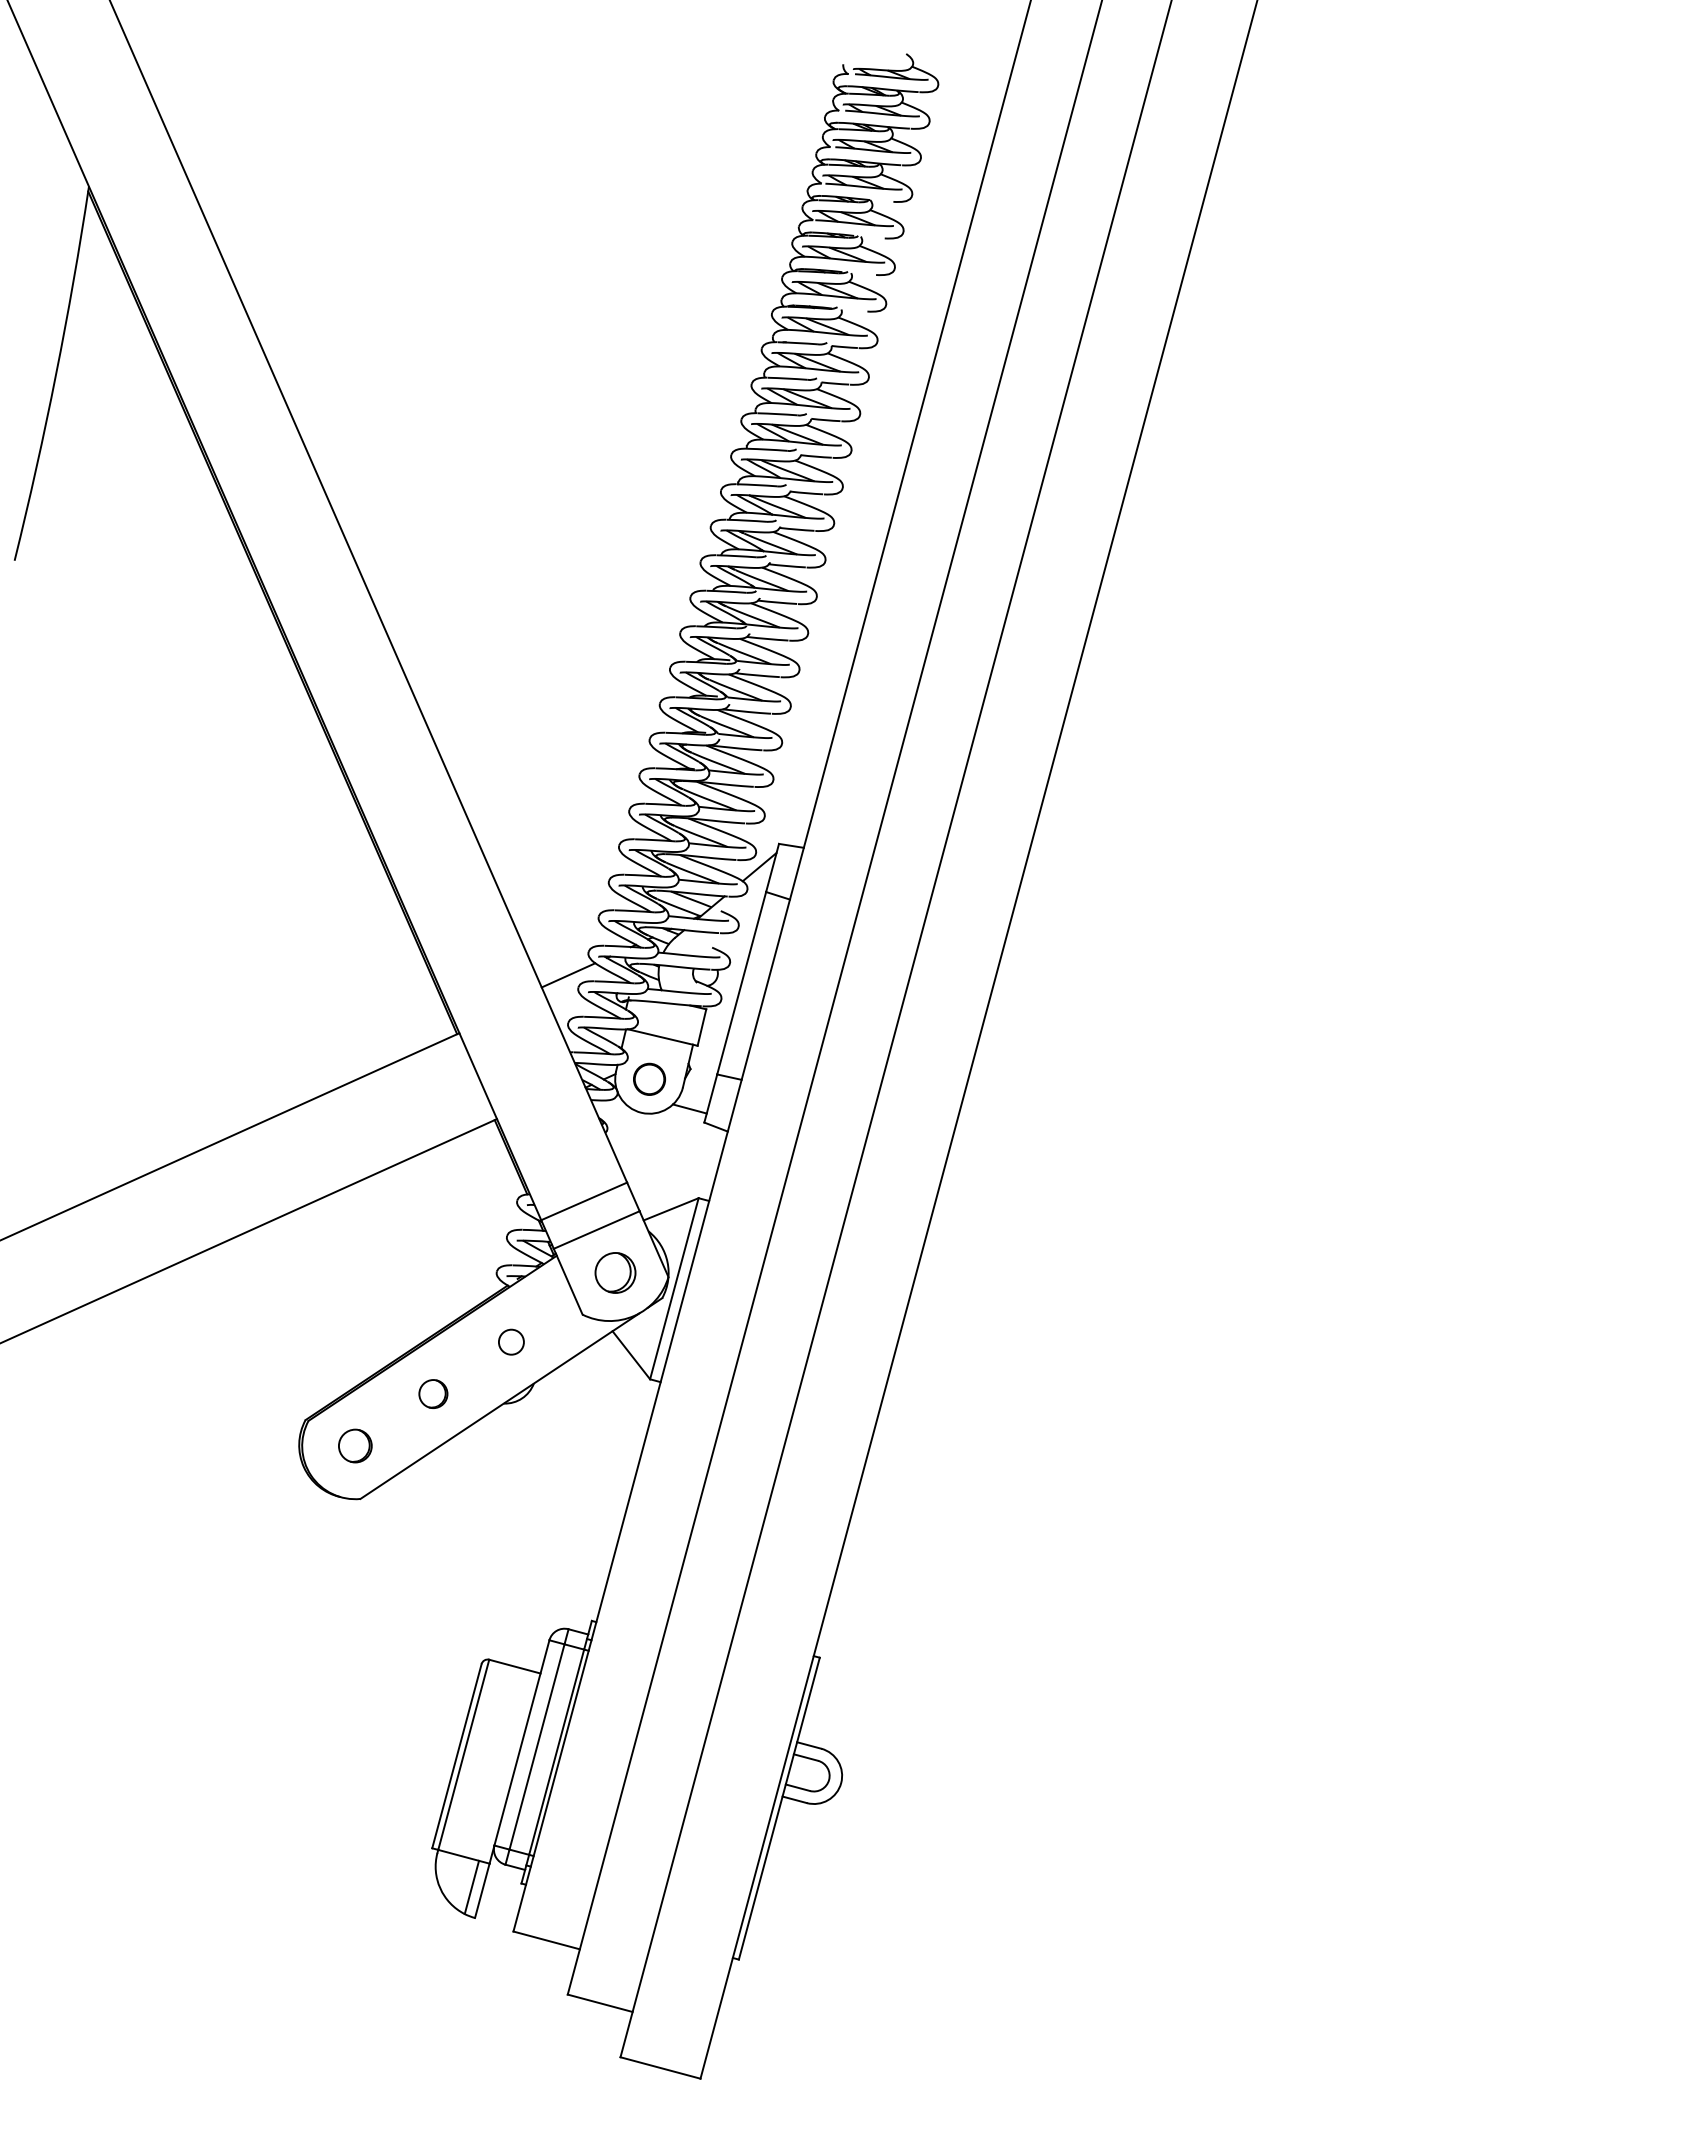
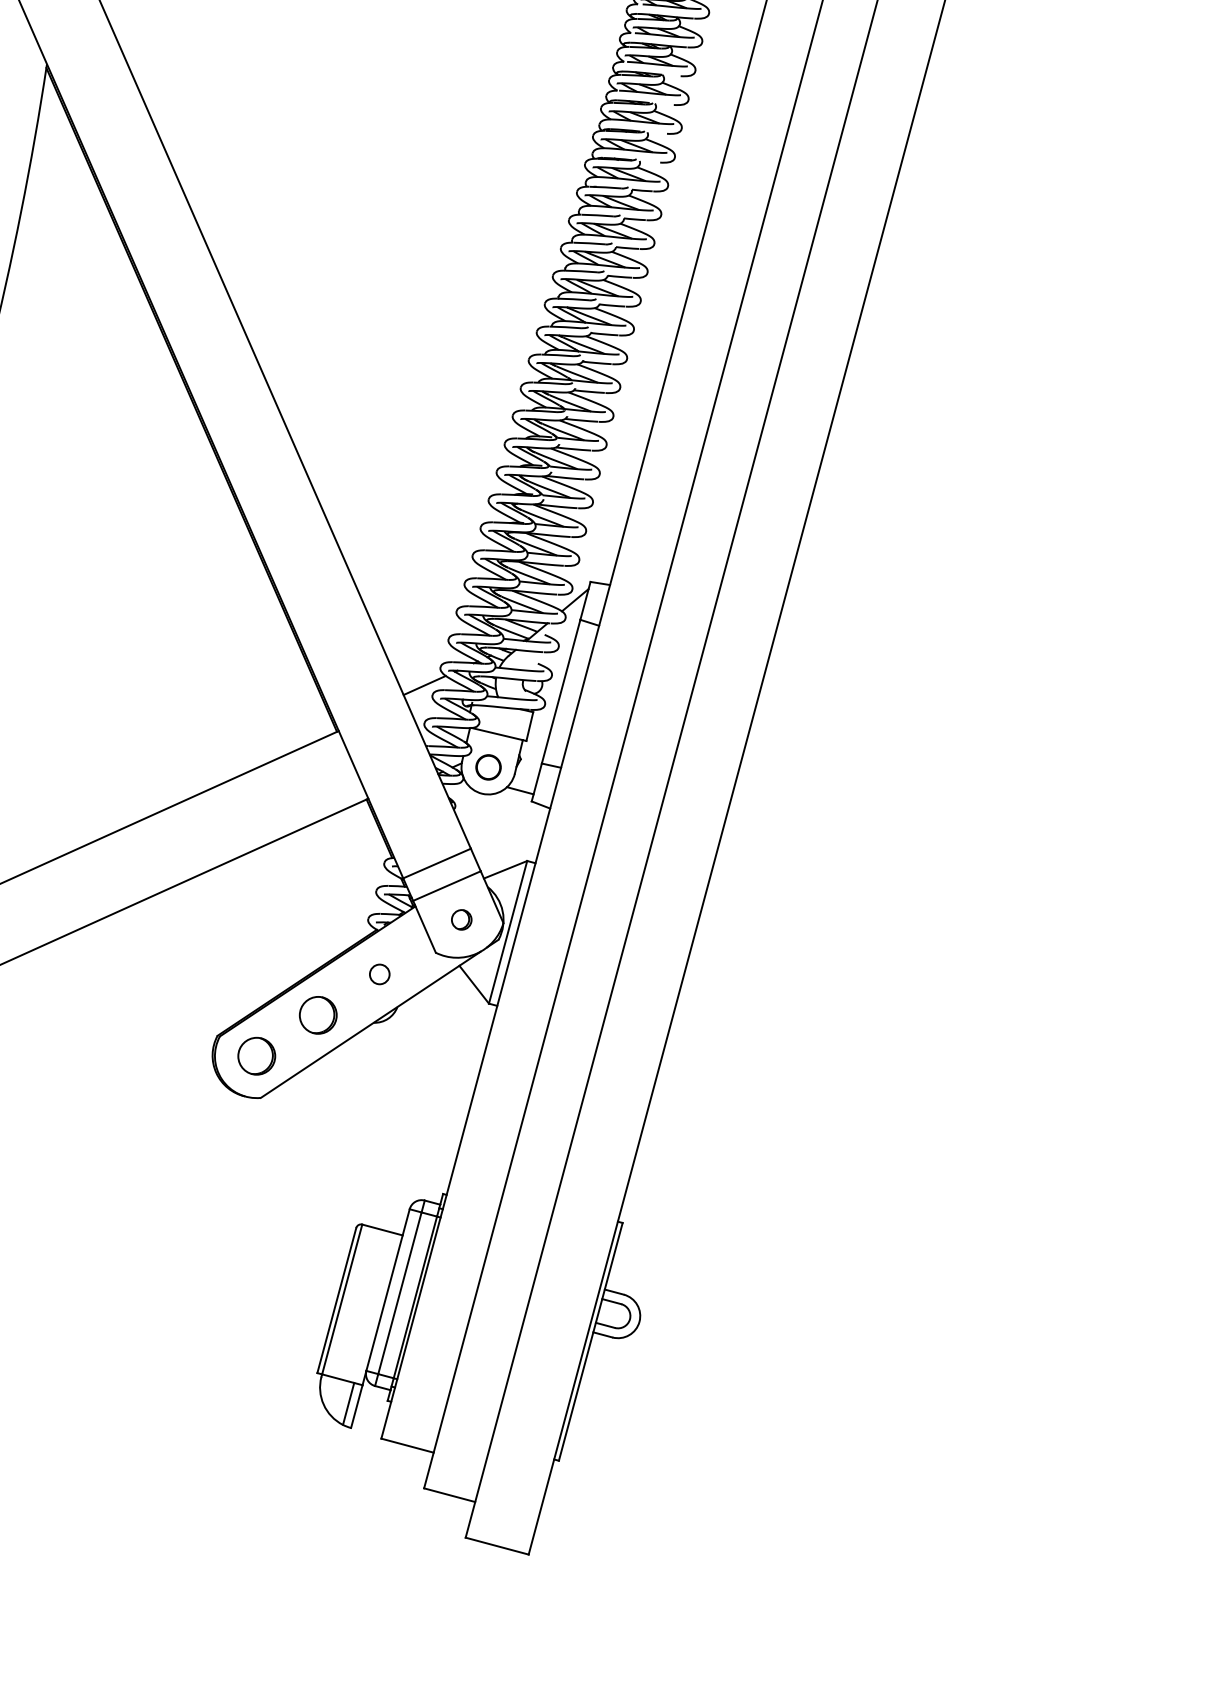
part: (615, 1272) -> (461, 919), size x0.62
part: (433, 1393) -> (318, 1014), size x1.67
part: (355, 1445) -> (256, 1055), size x1.43

